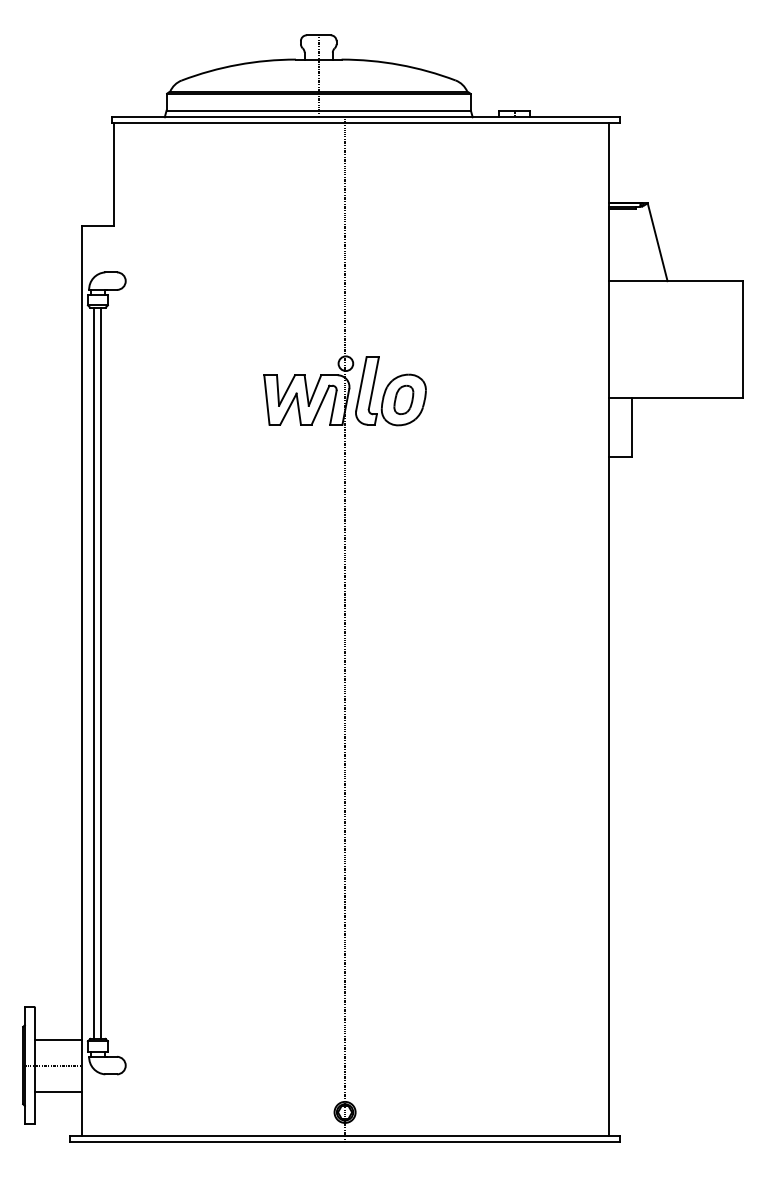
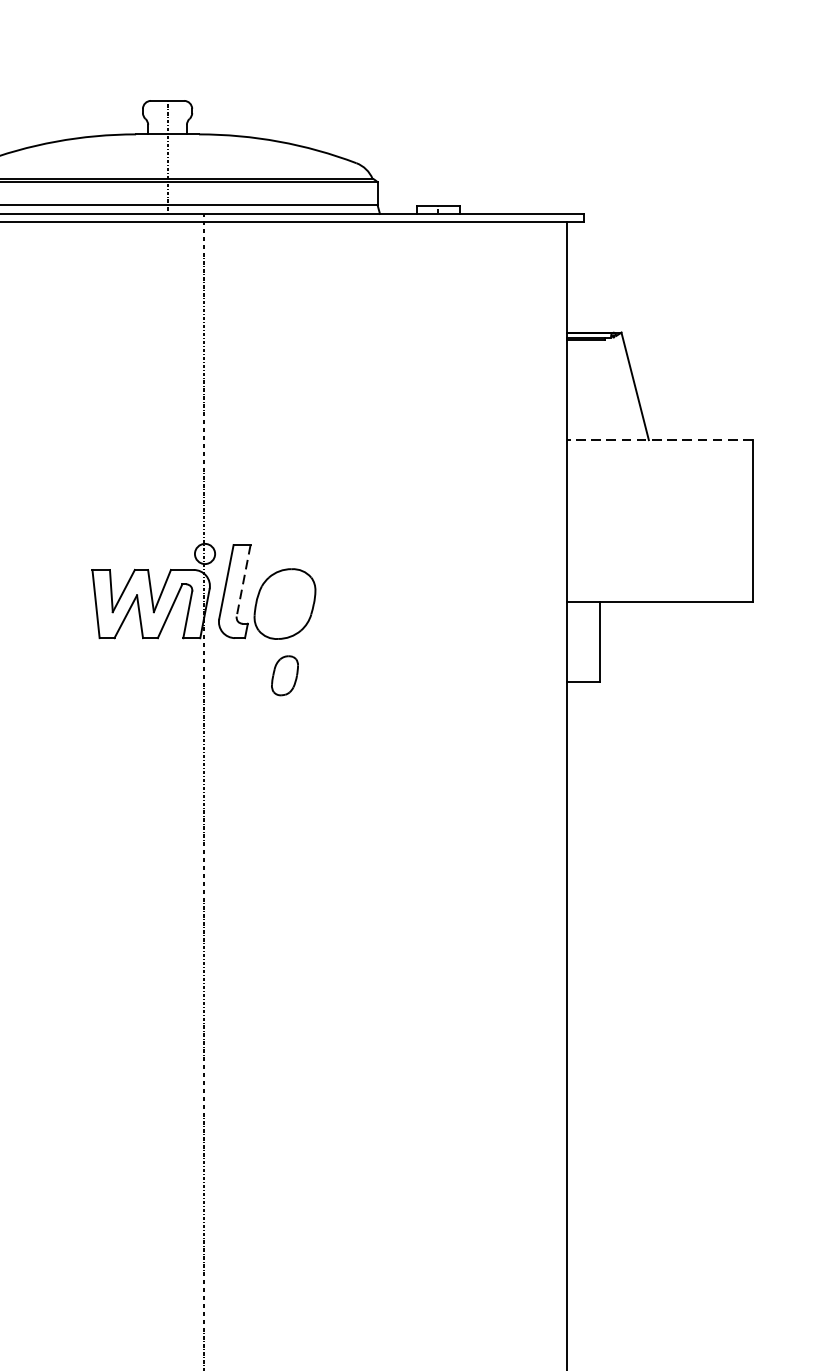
line: (675, 281) -> (659, 440), solid -> dashed
line: (373, 383) -> (243, 581), solid -> dashed
part: (403, 399) -> (284, 675), moved

